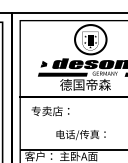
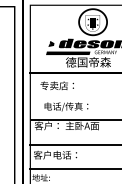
text: (81, 134) -> (66, 106), moved

